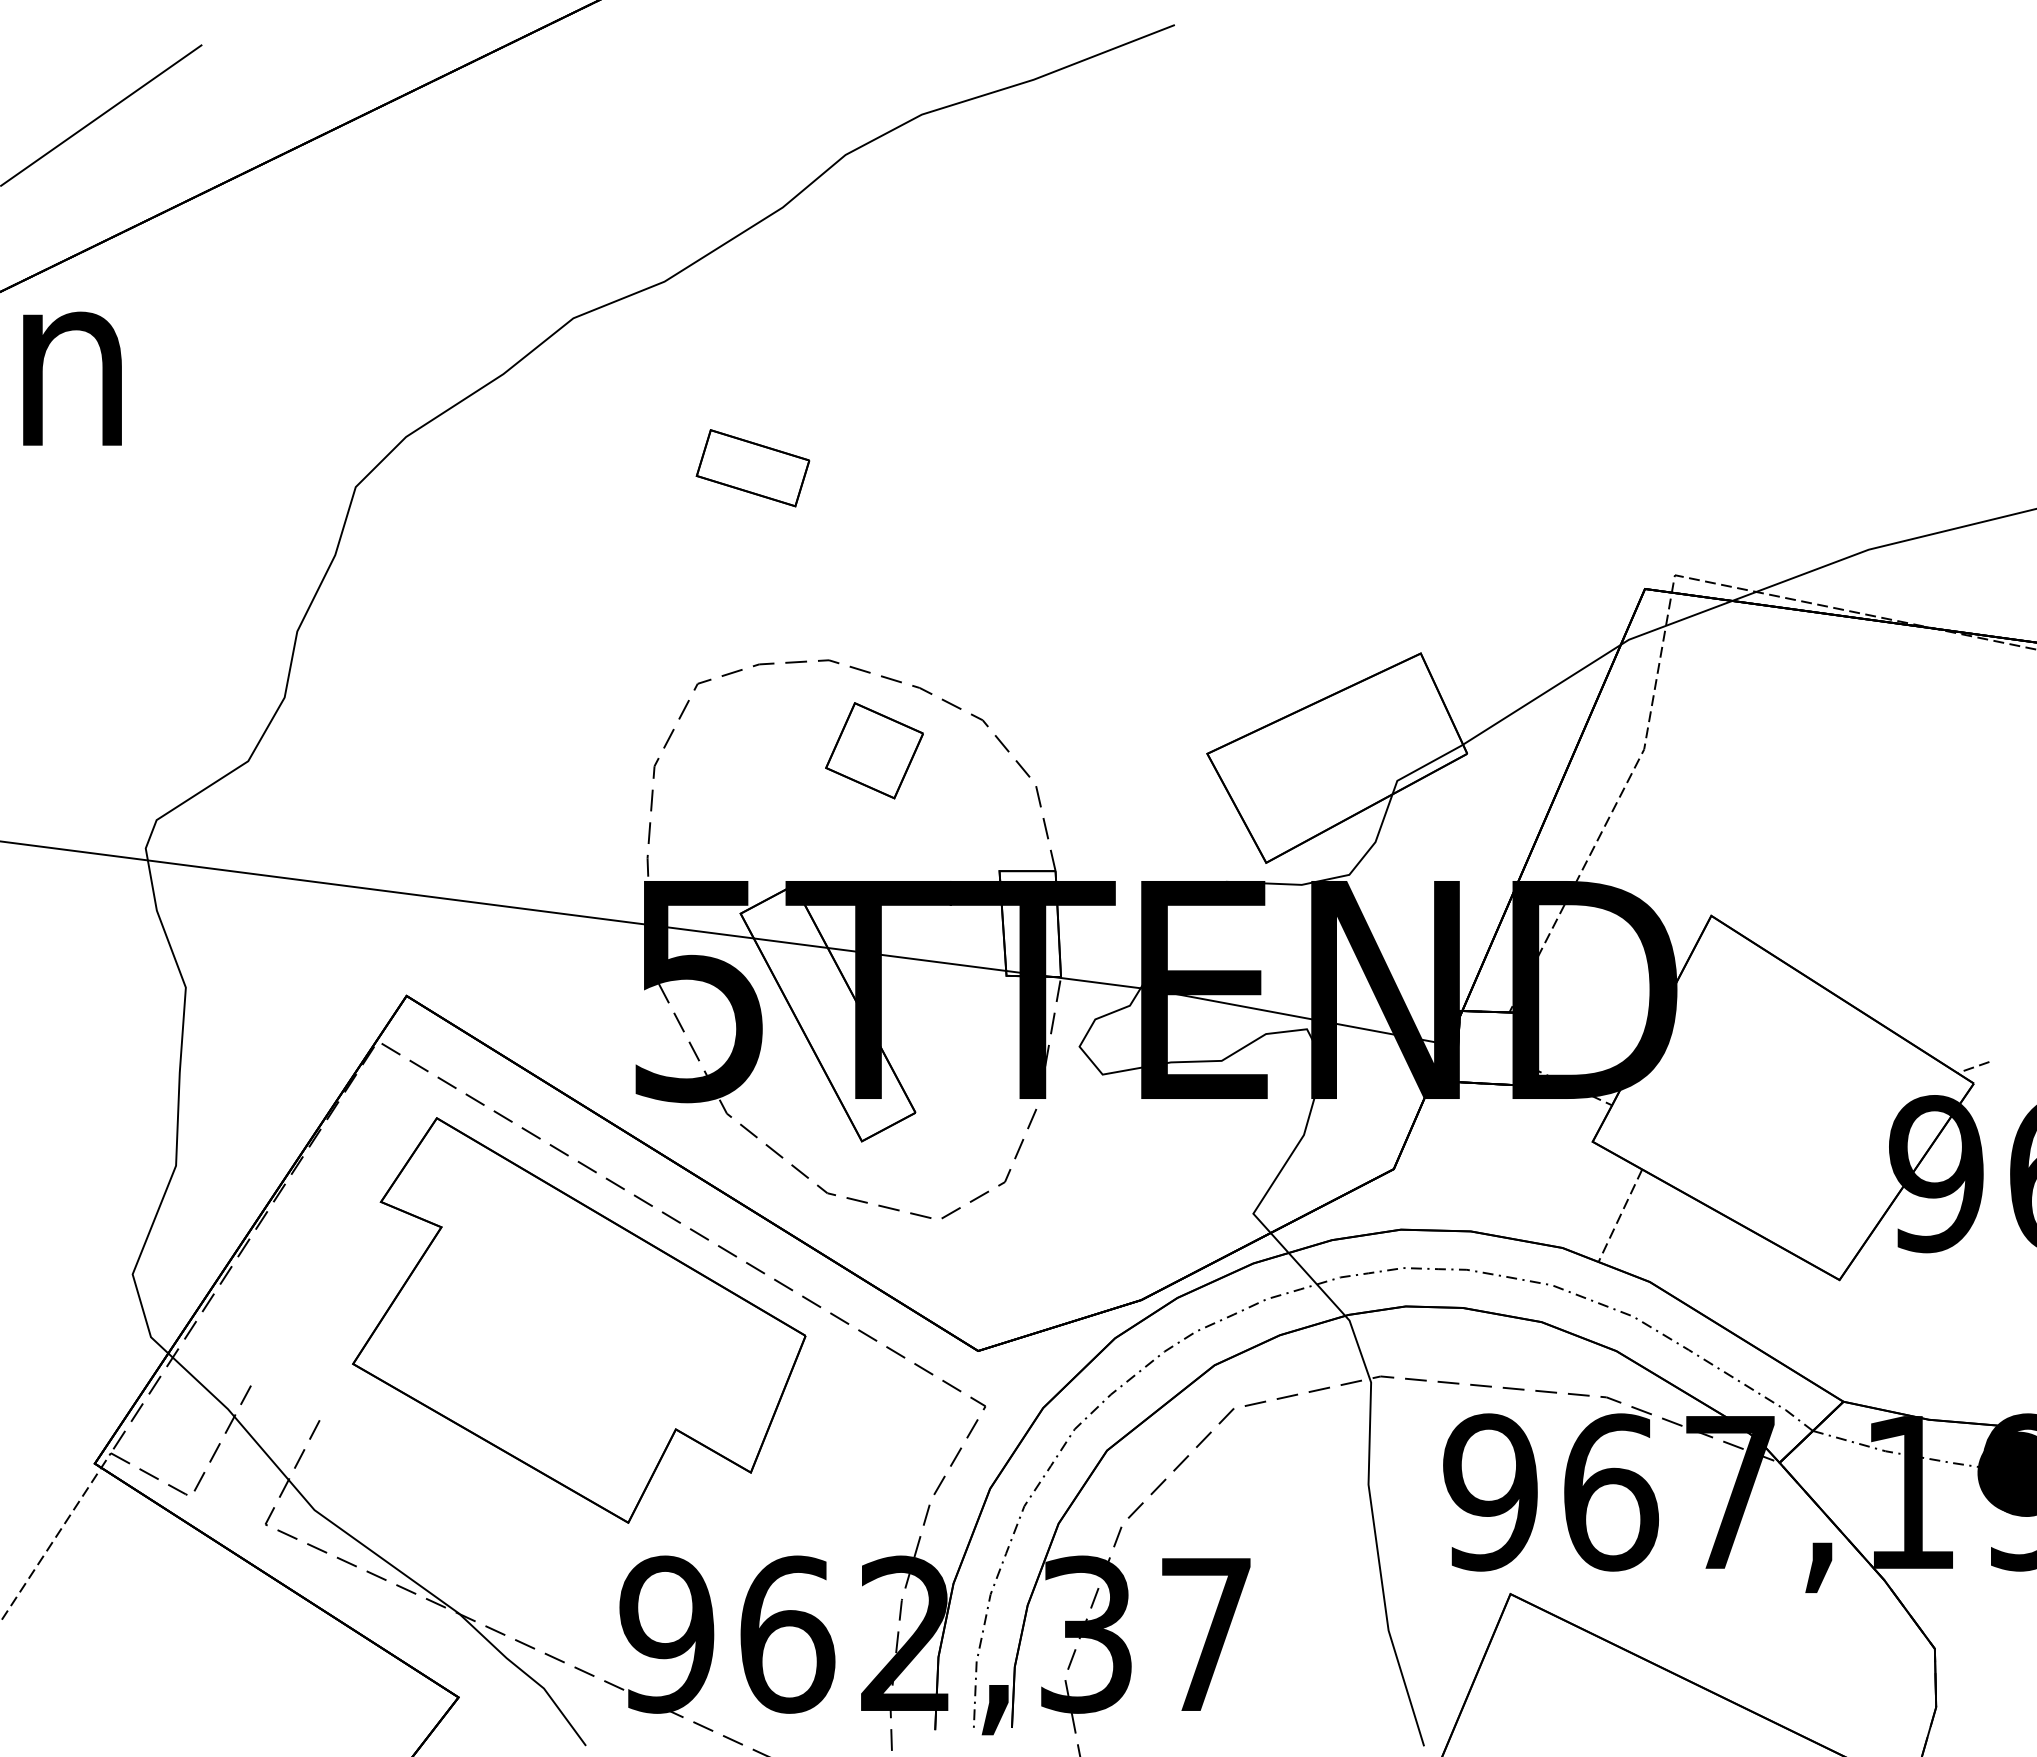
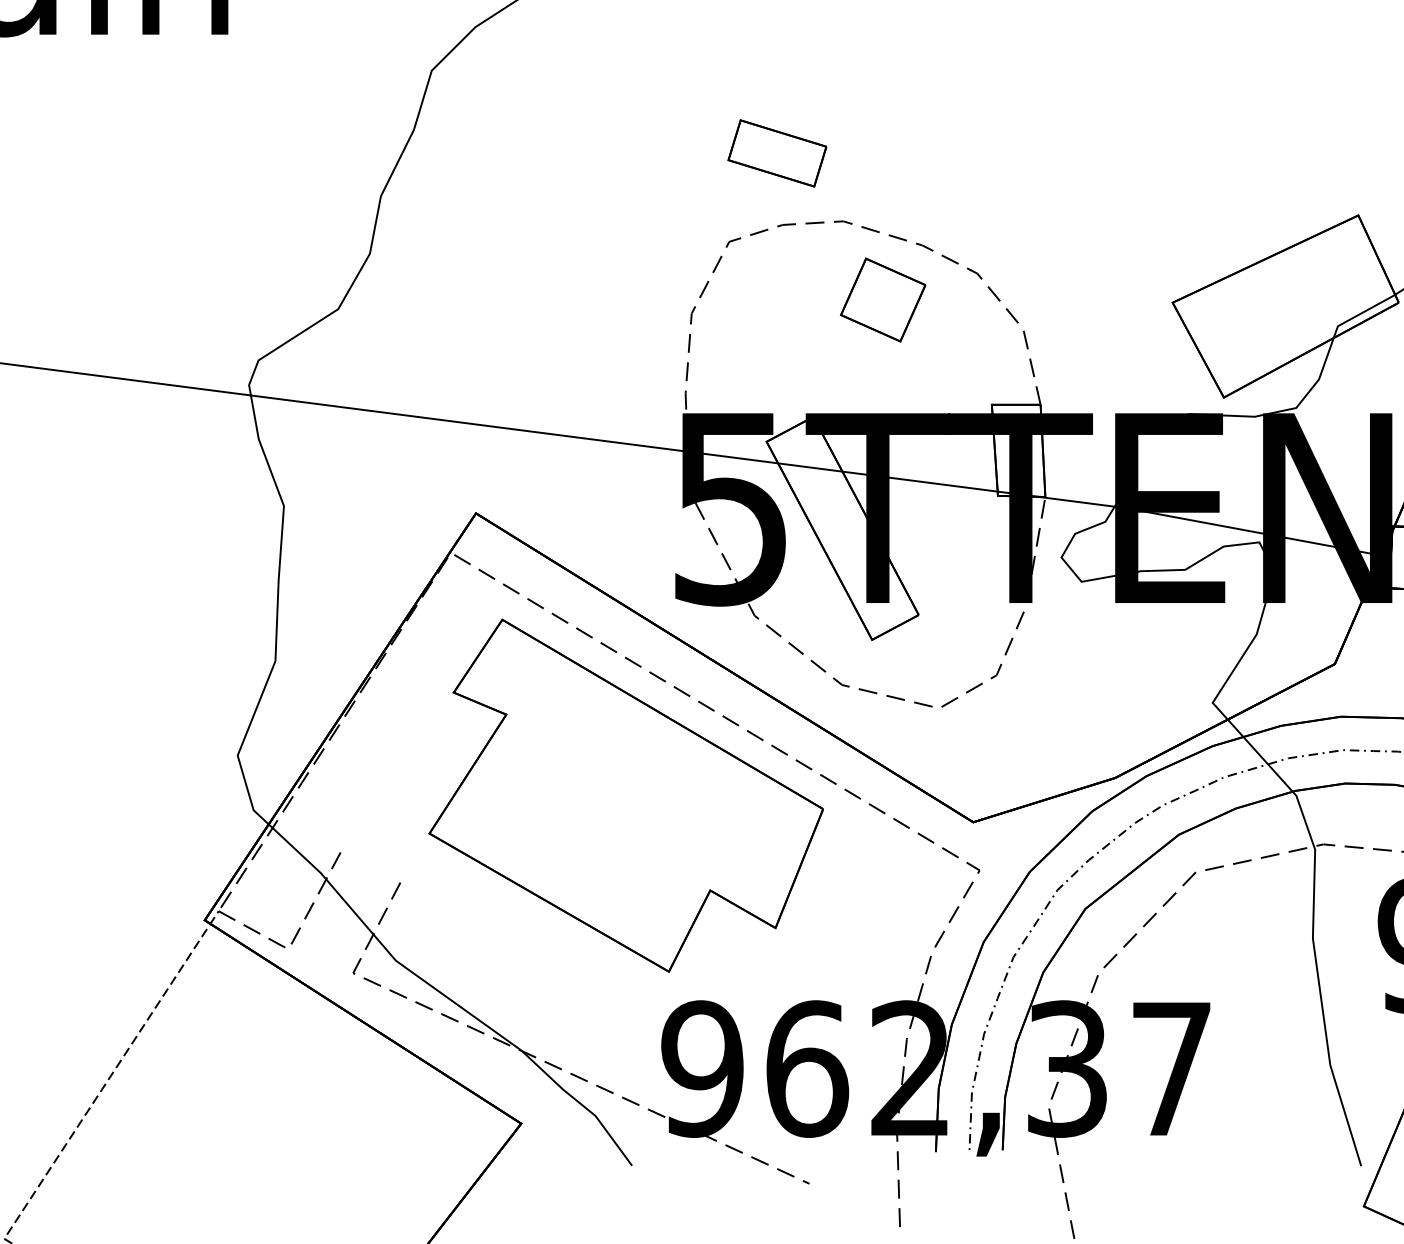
part: (752, 468) -> (776, 153), moved

